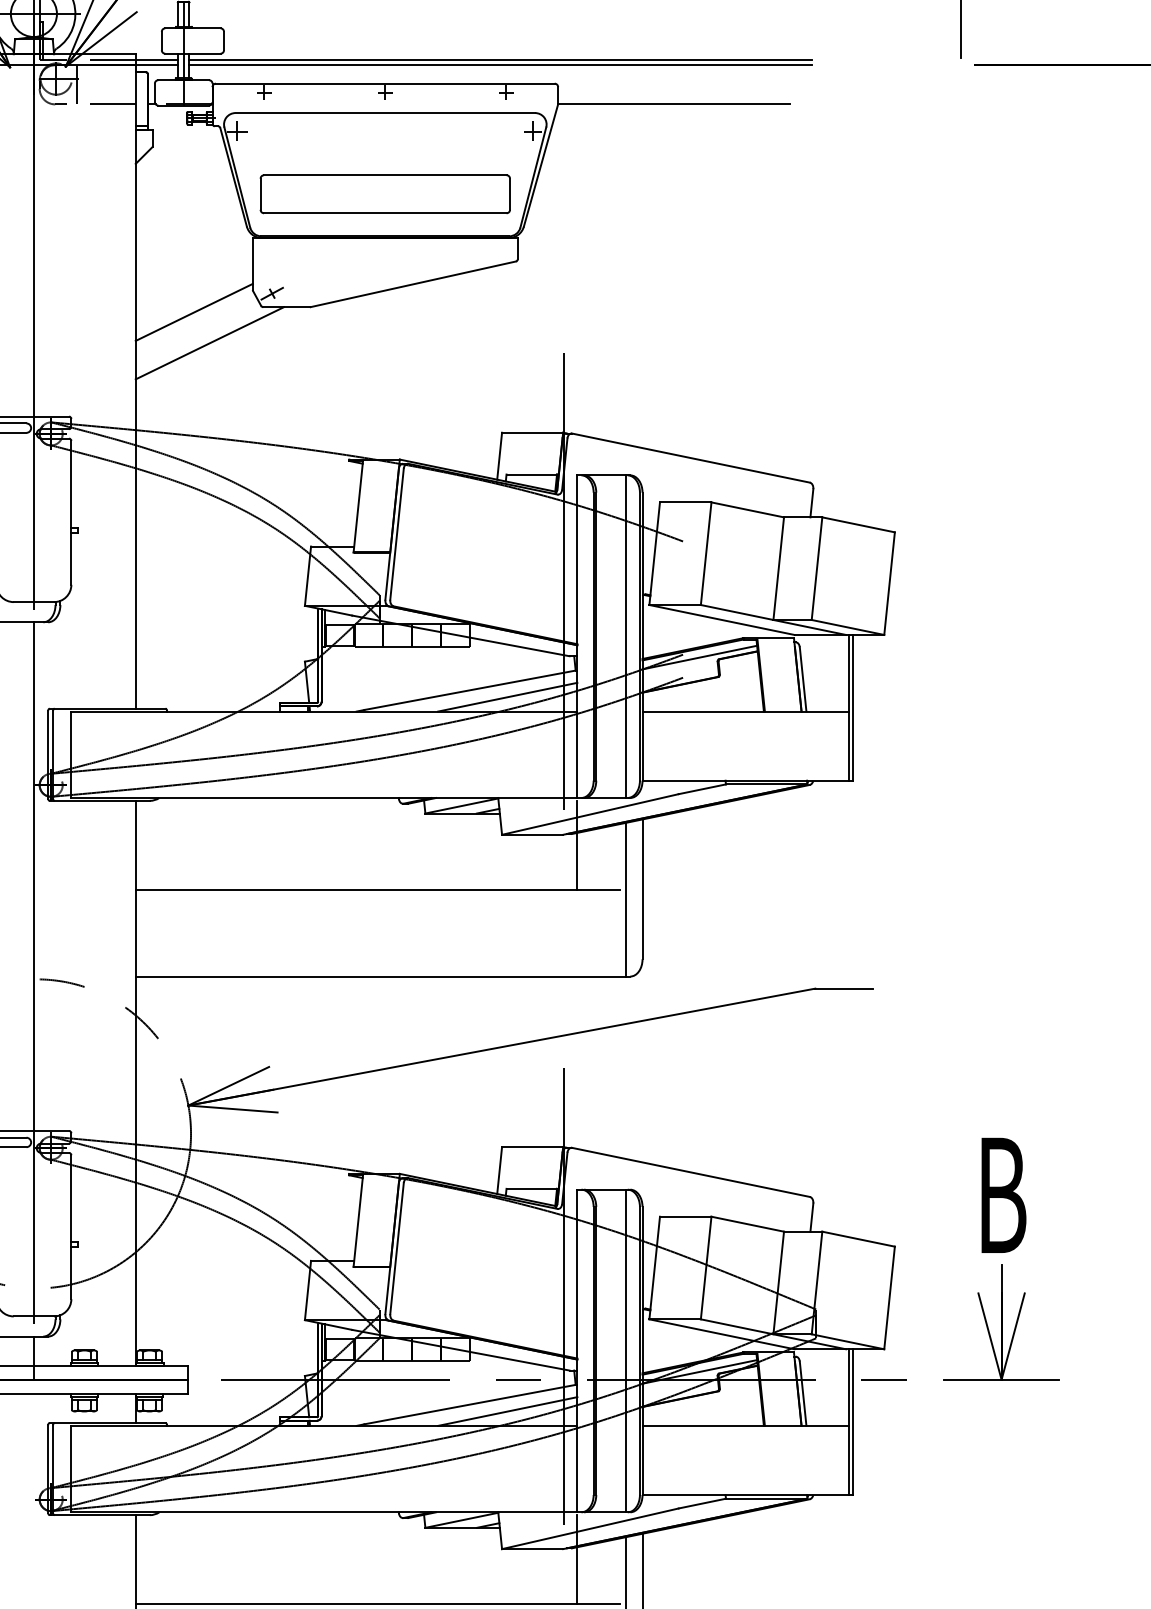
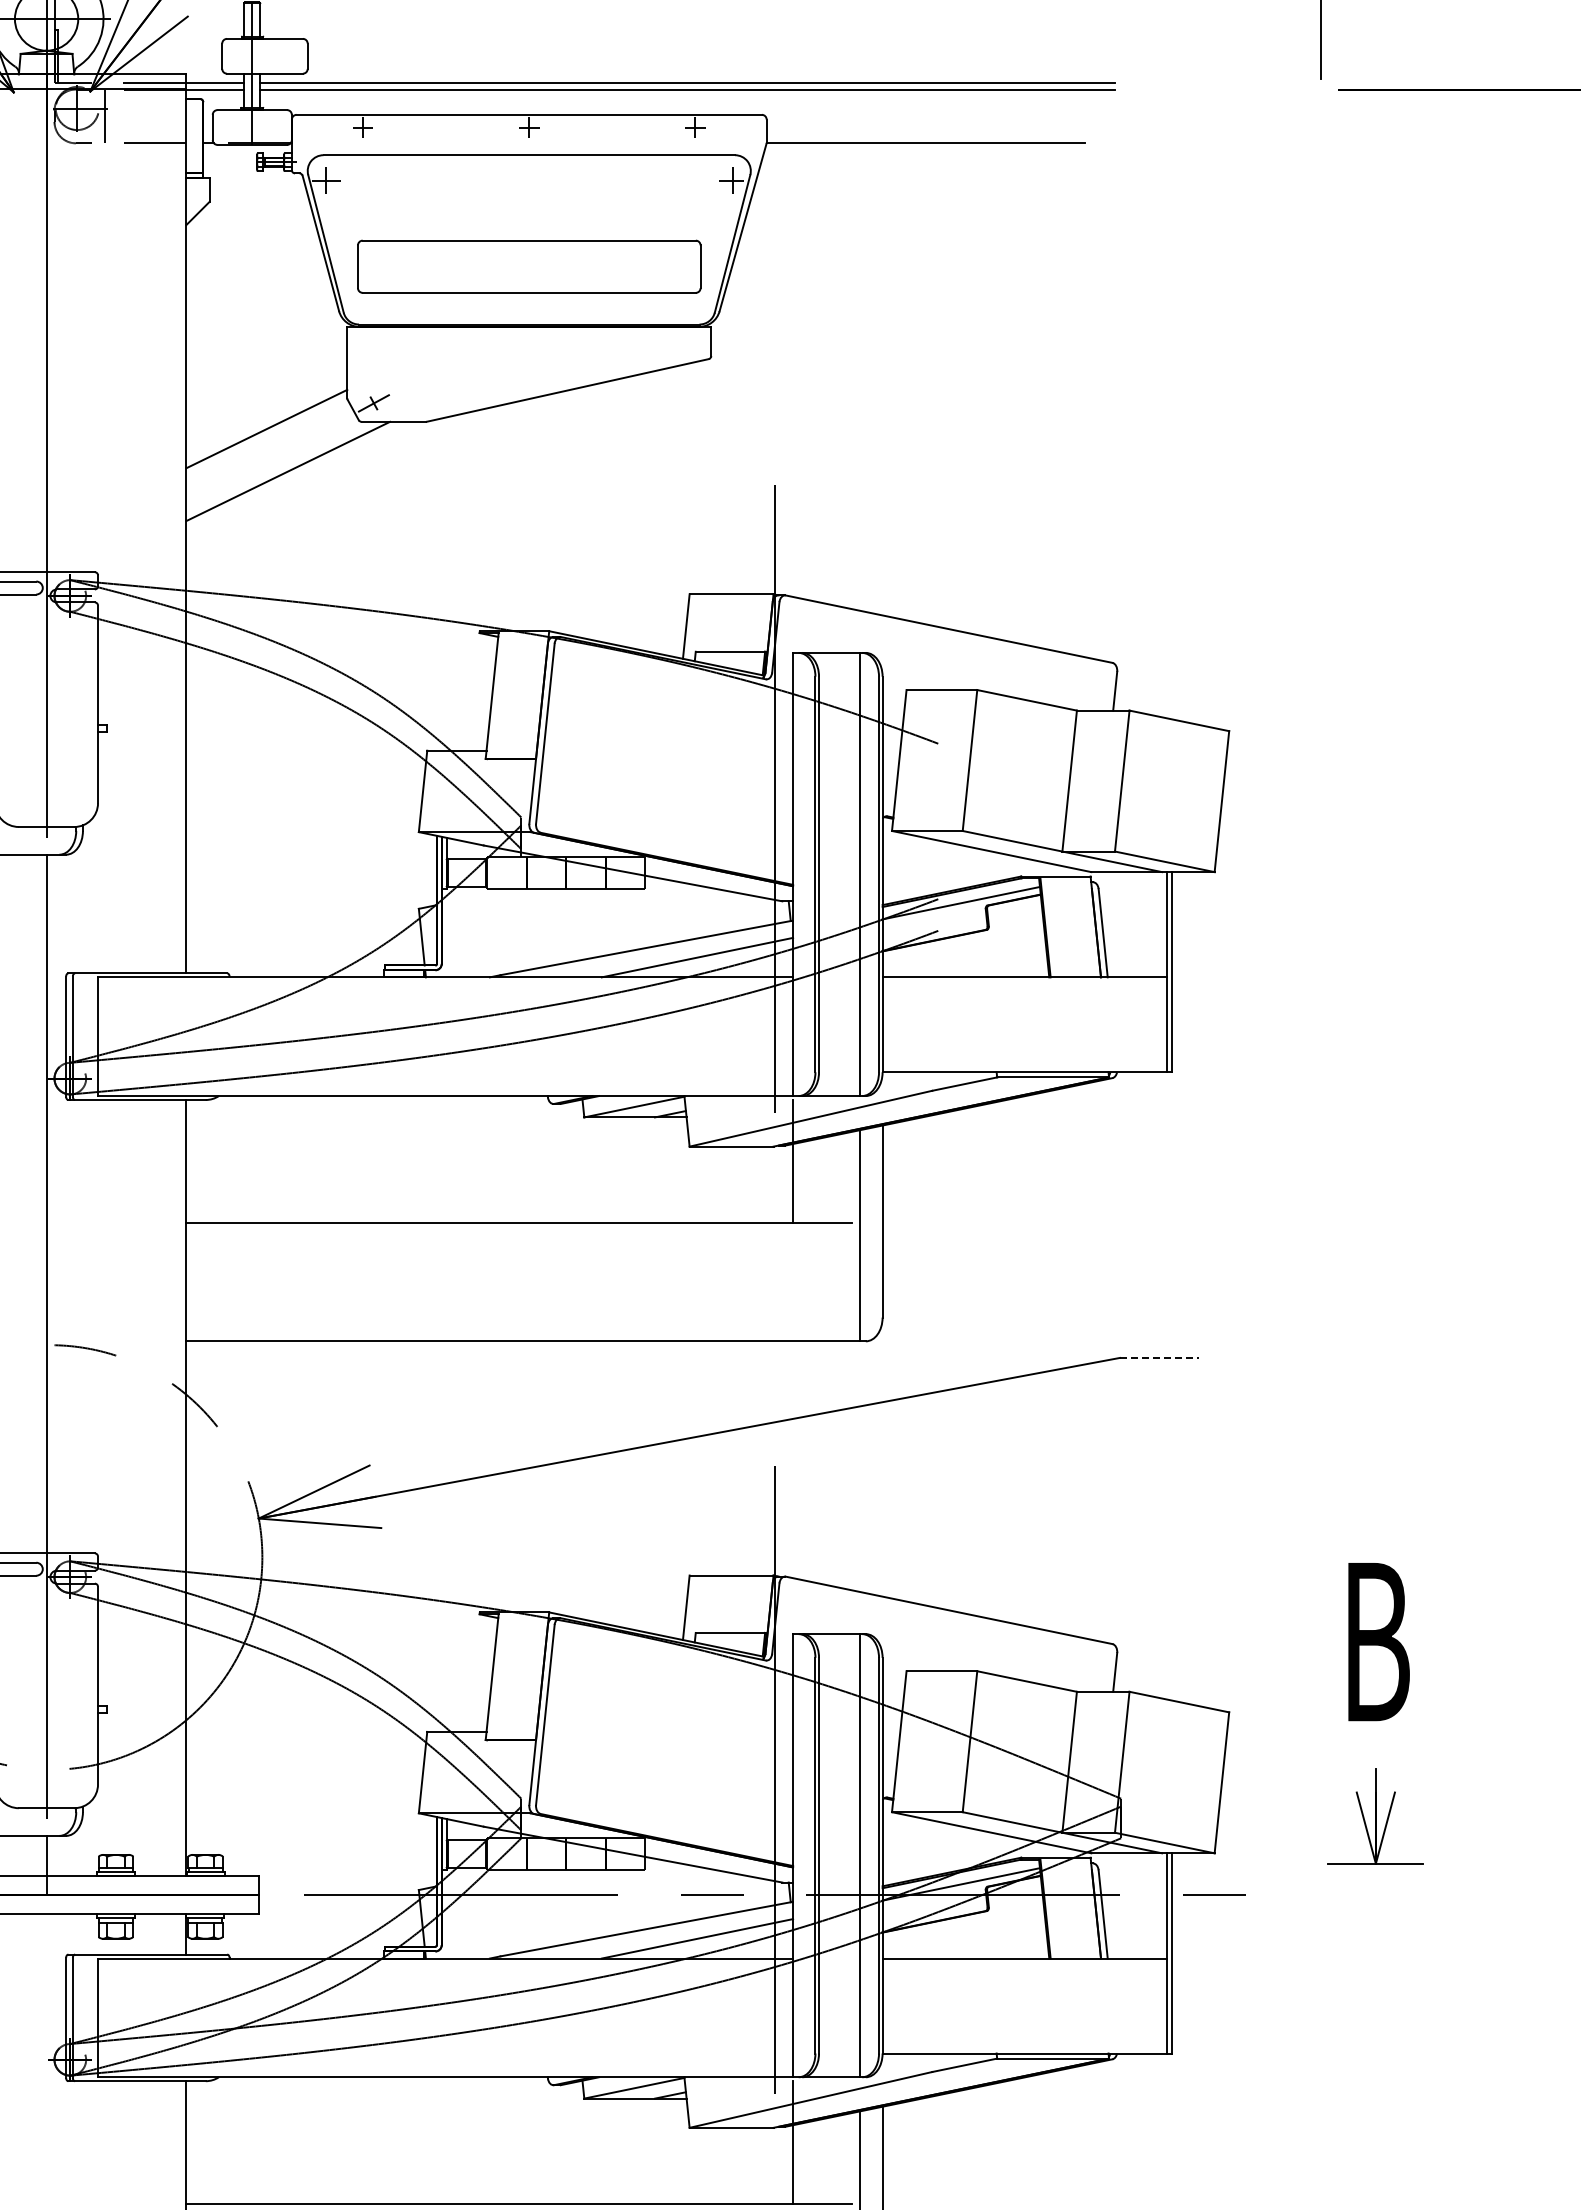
line: (844, 988) -> (1159, 1357), solid -> dashed
part: (1001, 1322) -> (1375, 1816), size x0.6

